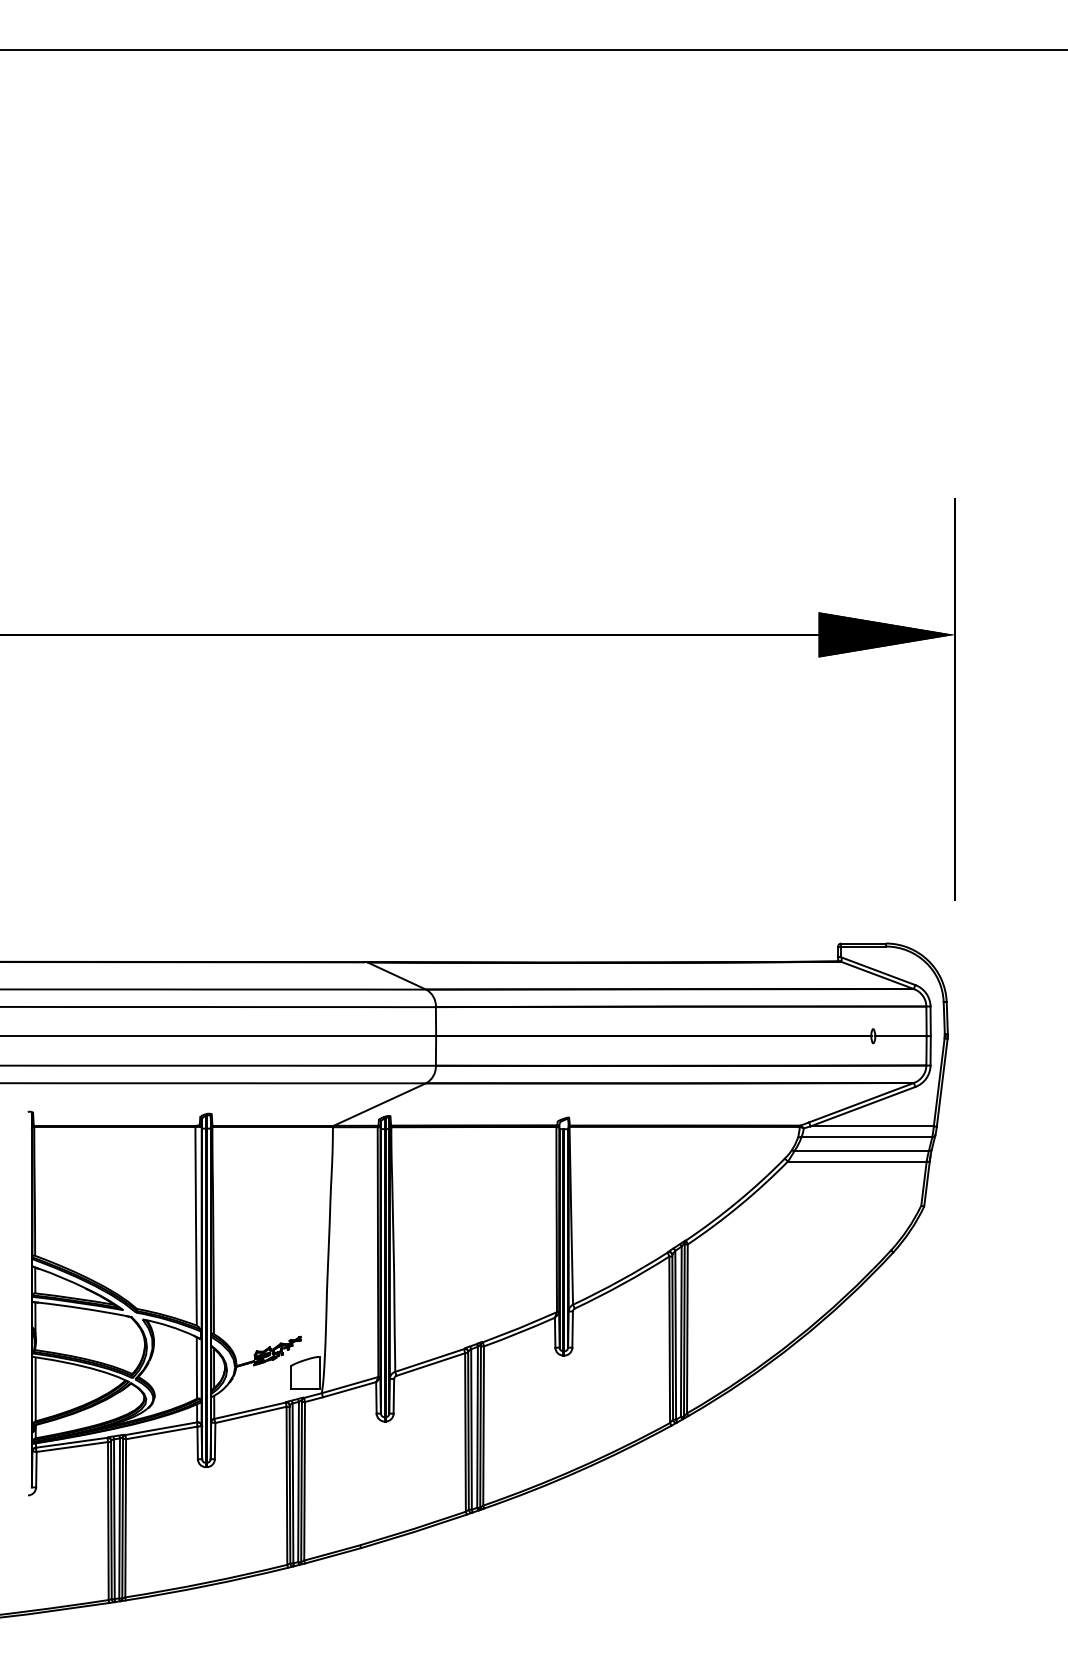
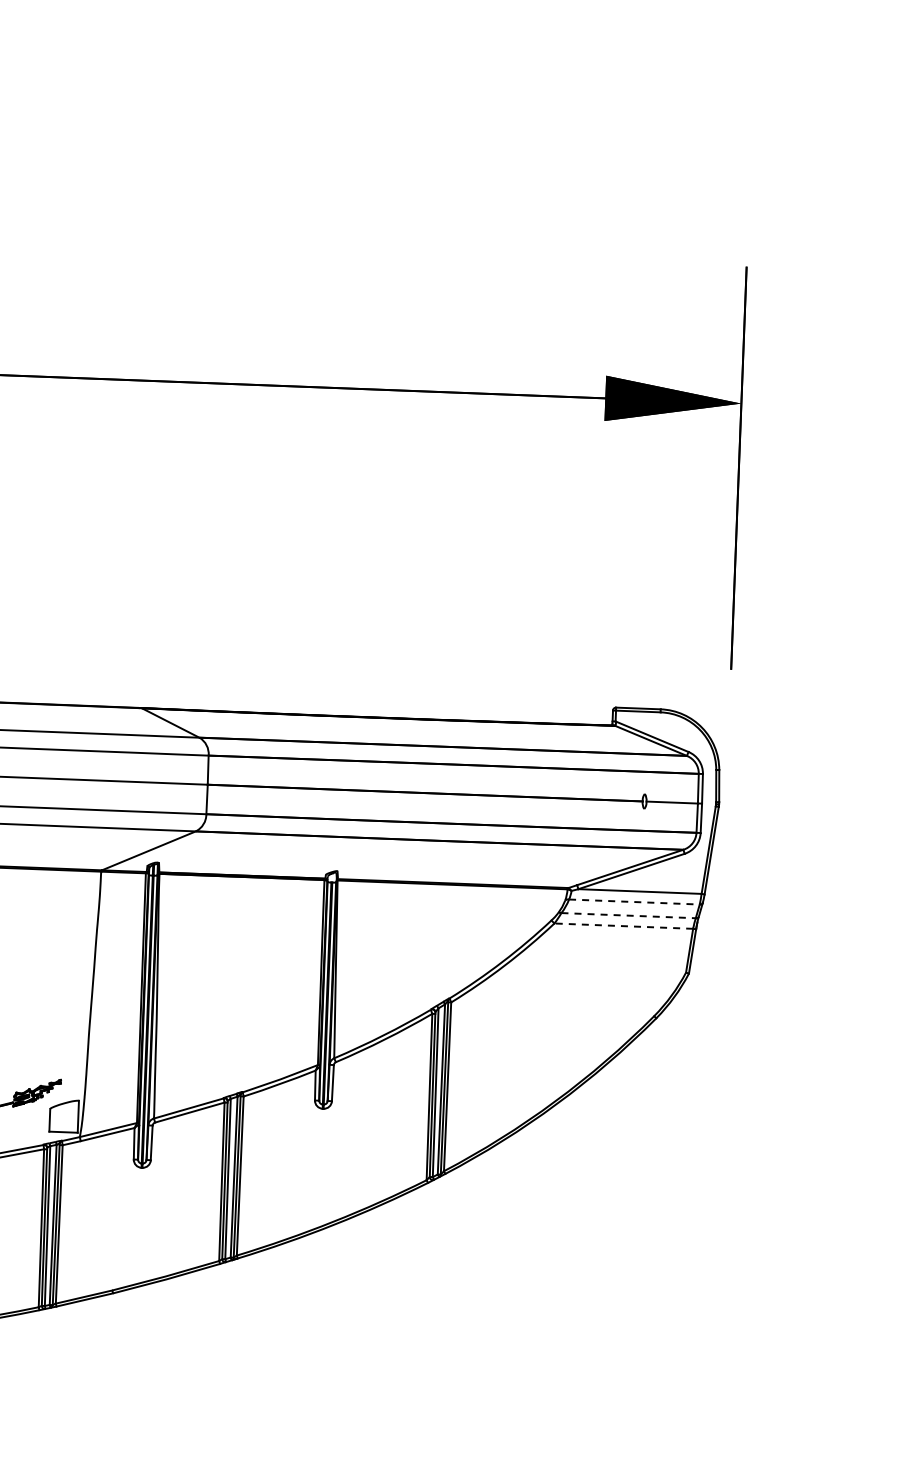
line: (867, 1137) -> (634, 902), solid -> dashed
line: (862, 1150) -> (629, 915), solid -> dashed
line: (856, 1161) -> (623, 926), solid -> dashed

